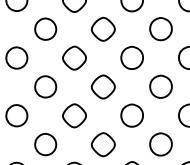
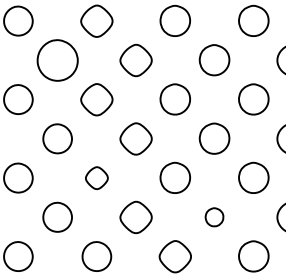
part: (45, 28) -> (57, 59), size x1.4
part: (74, 115) -> (96, 177), size x0.7
part: (160, 144) -> (214, 217), size x0.6

